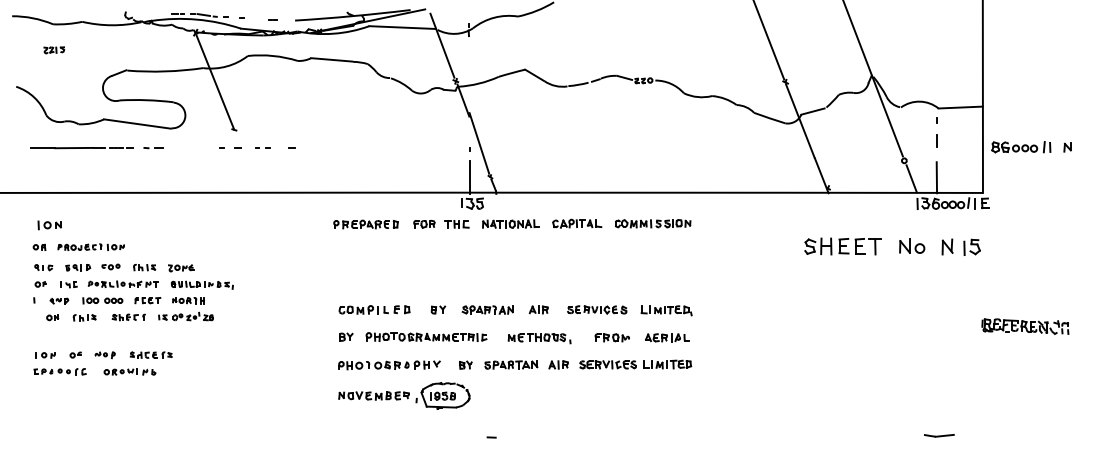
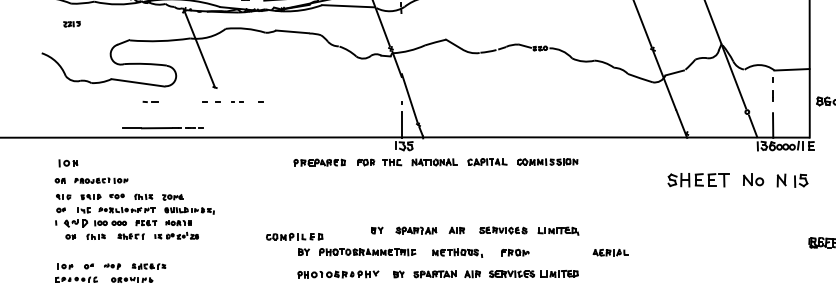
line: (81, 148) -> (162, 128), moved
part: (59, 300) -> (76, 223), size x1.6
part: (374, 309) -> (294, 236), moved
part: (667, 337) -> (610, 252), moved

